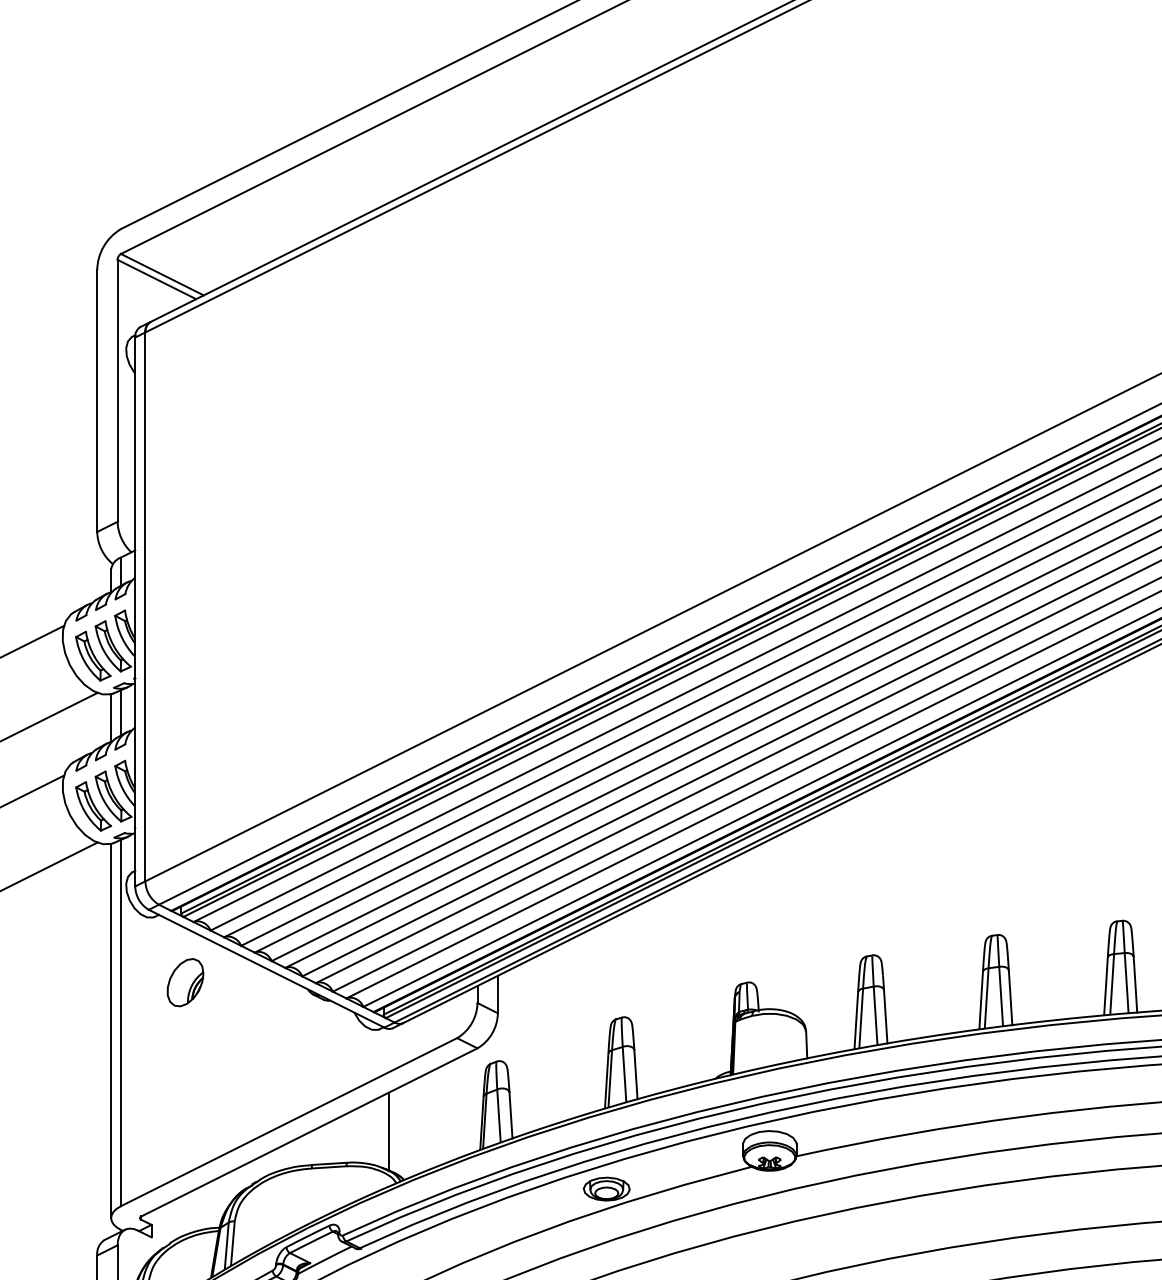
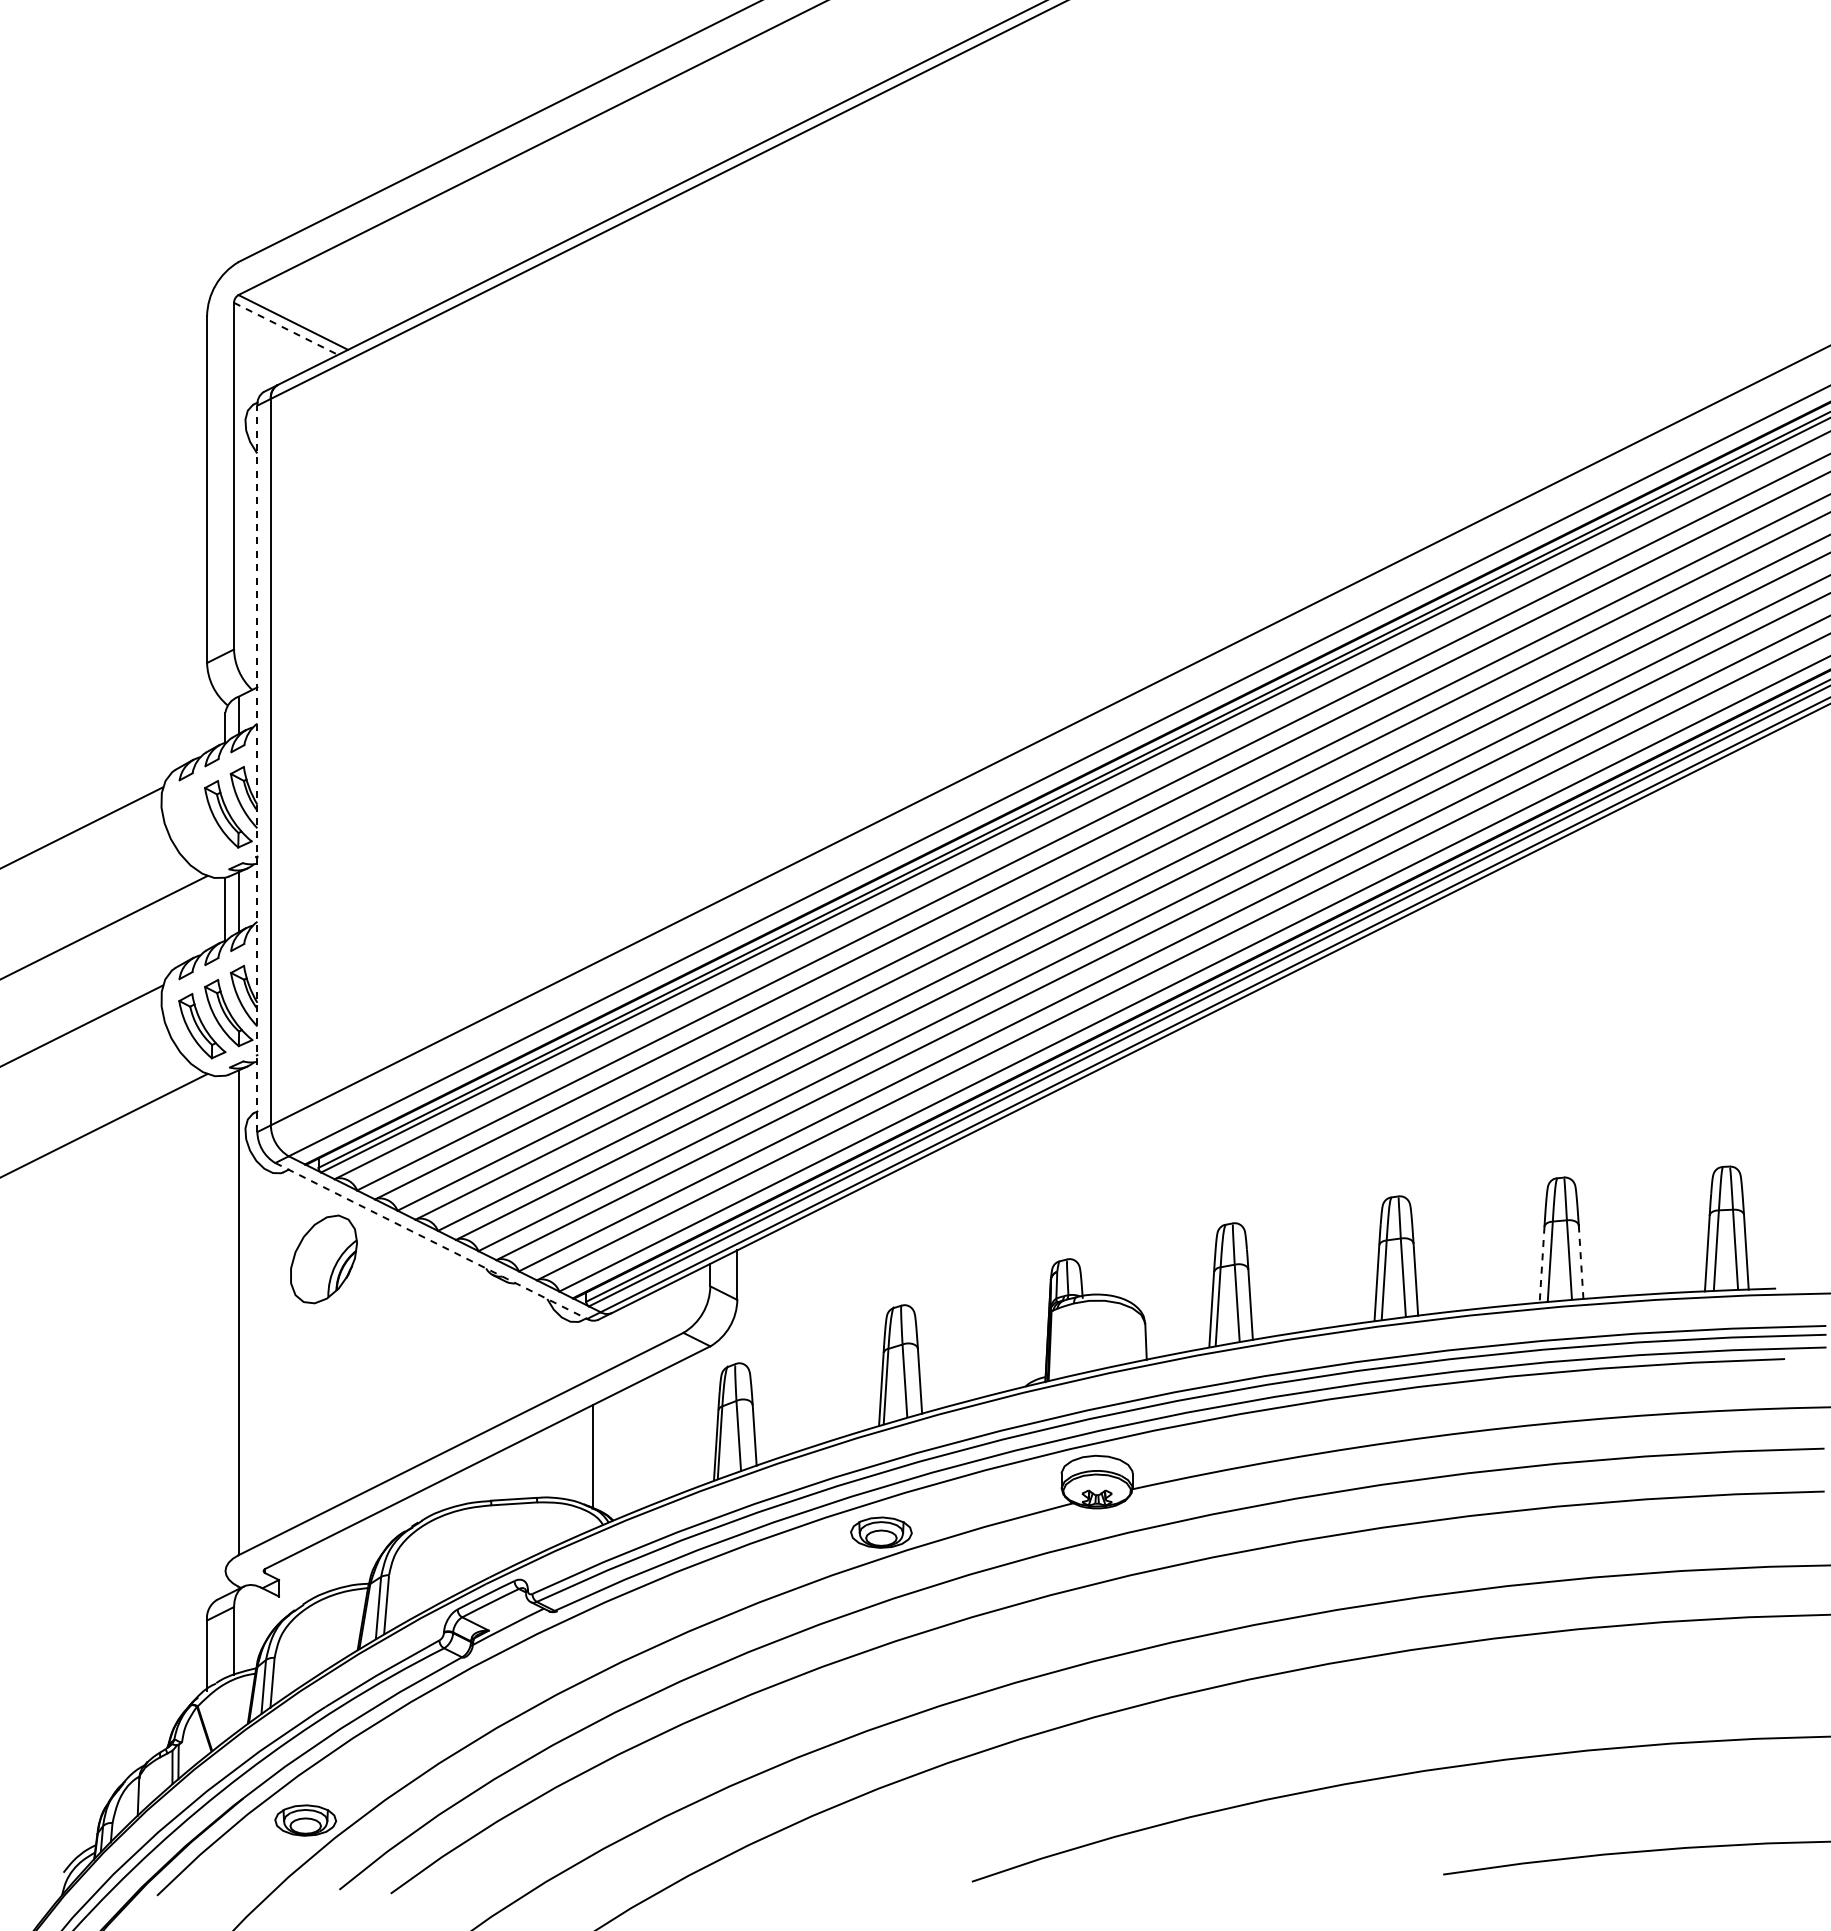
line: (157, 280) -> (286, 329), solid -> dashed
line: (135, 611) -> (257, 768), solid -> dashed
part: (93, 656) -> (201, 827), removed
line: (266, 969) -> (431, 1241), solid -> dashed
part: (185, 982) -> (323, 1259), size x1.4
line: (1135, 984) -> (1581, 1262), solid -> dashed
line: (1106, 986) -> (1542, 1264), solid -> dashed
line: (111, 1031) -> (225, 1323), removed

